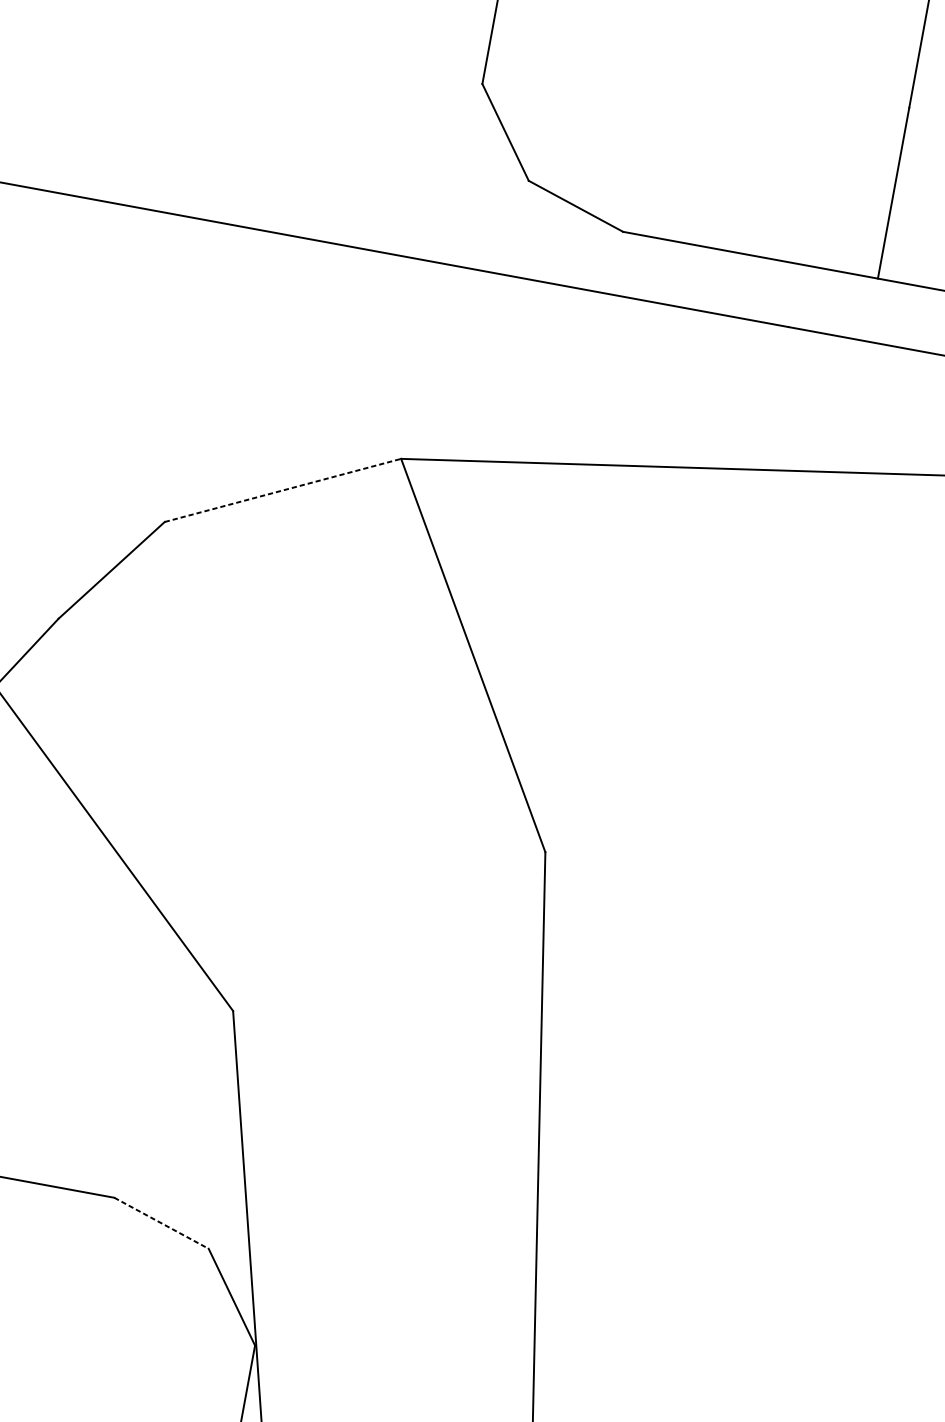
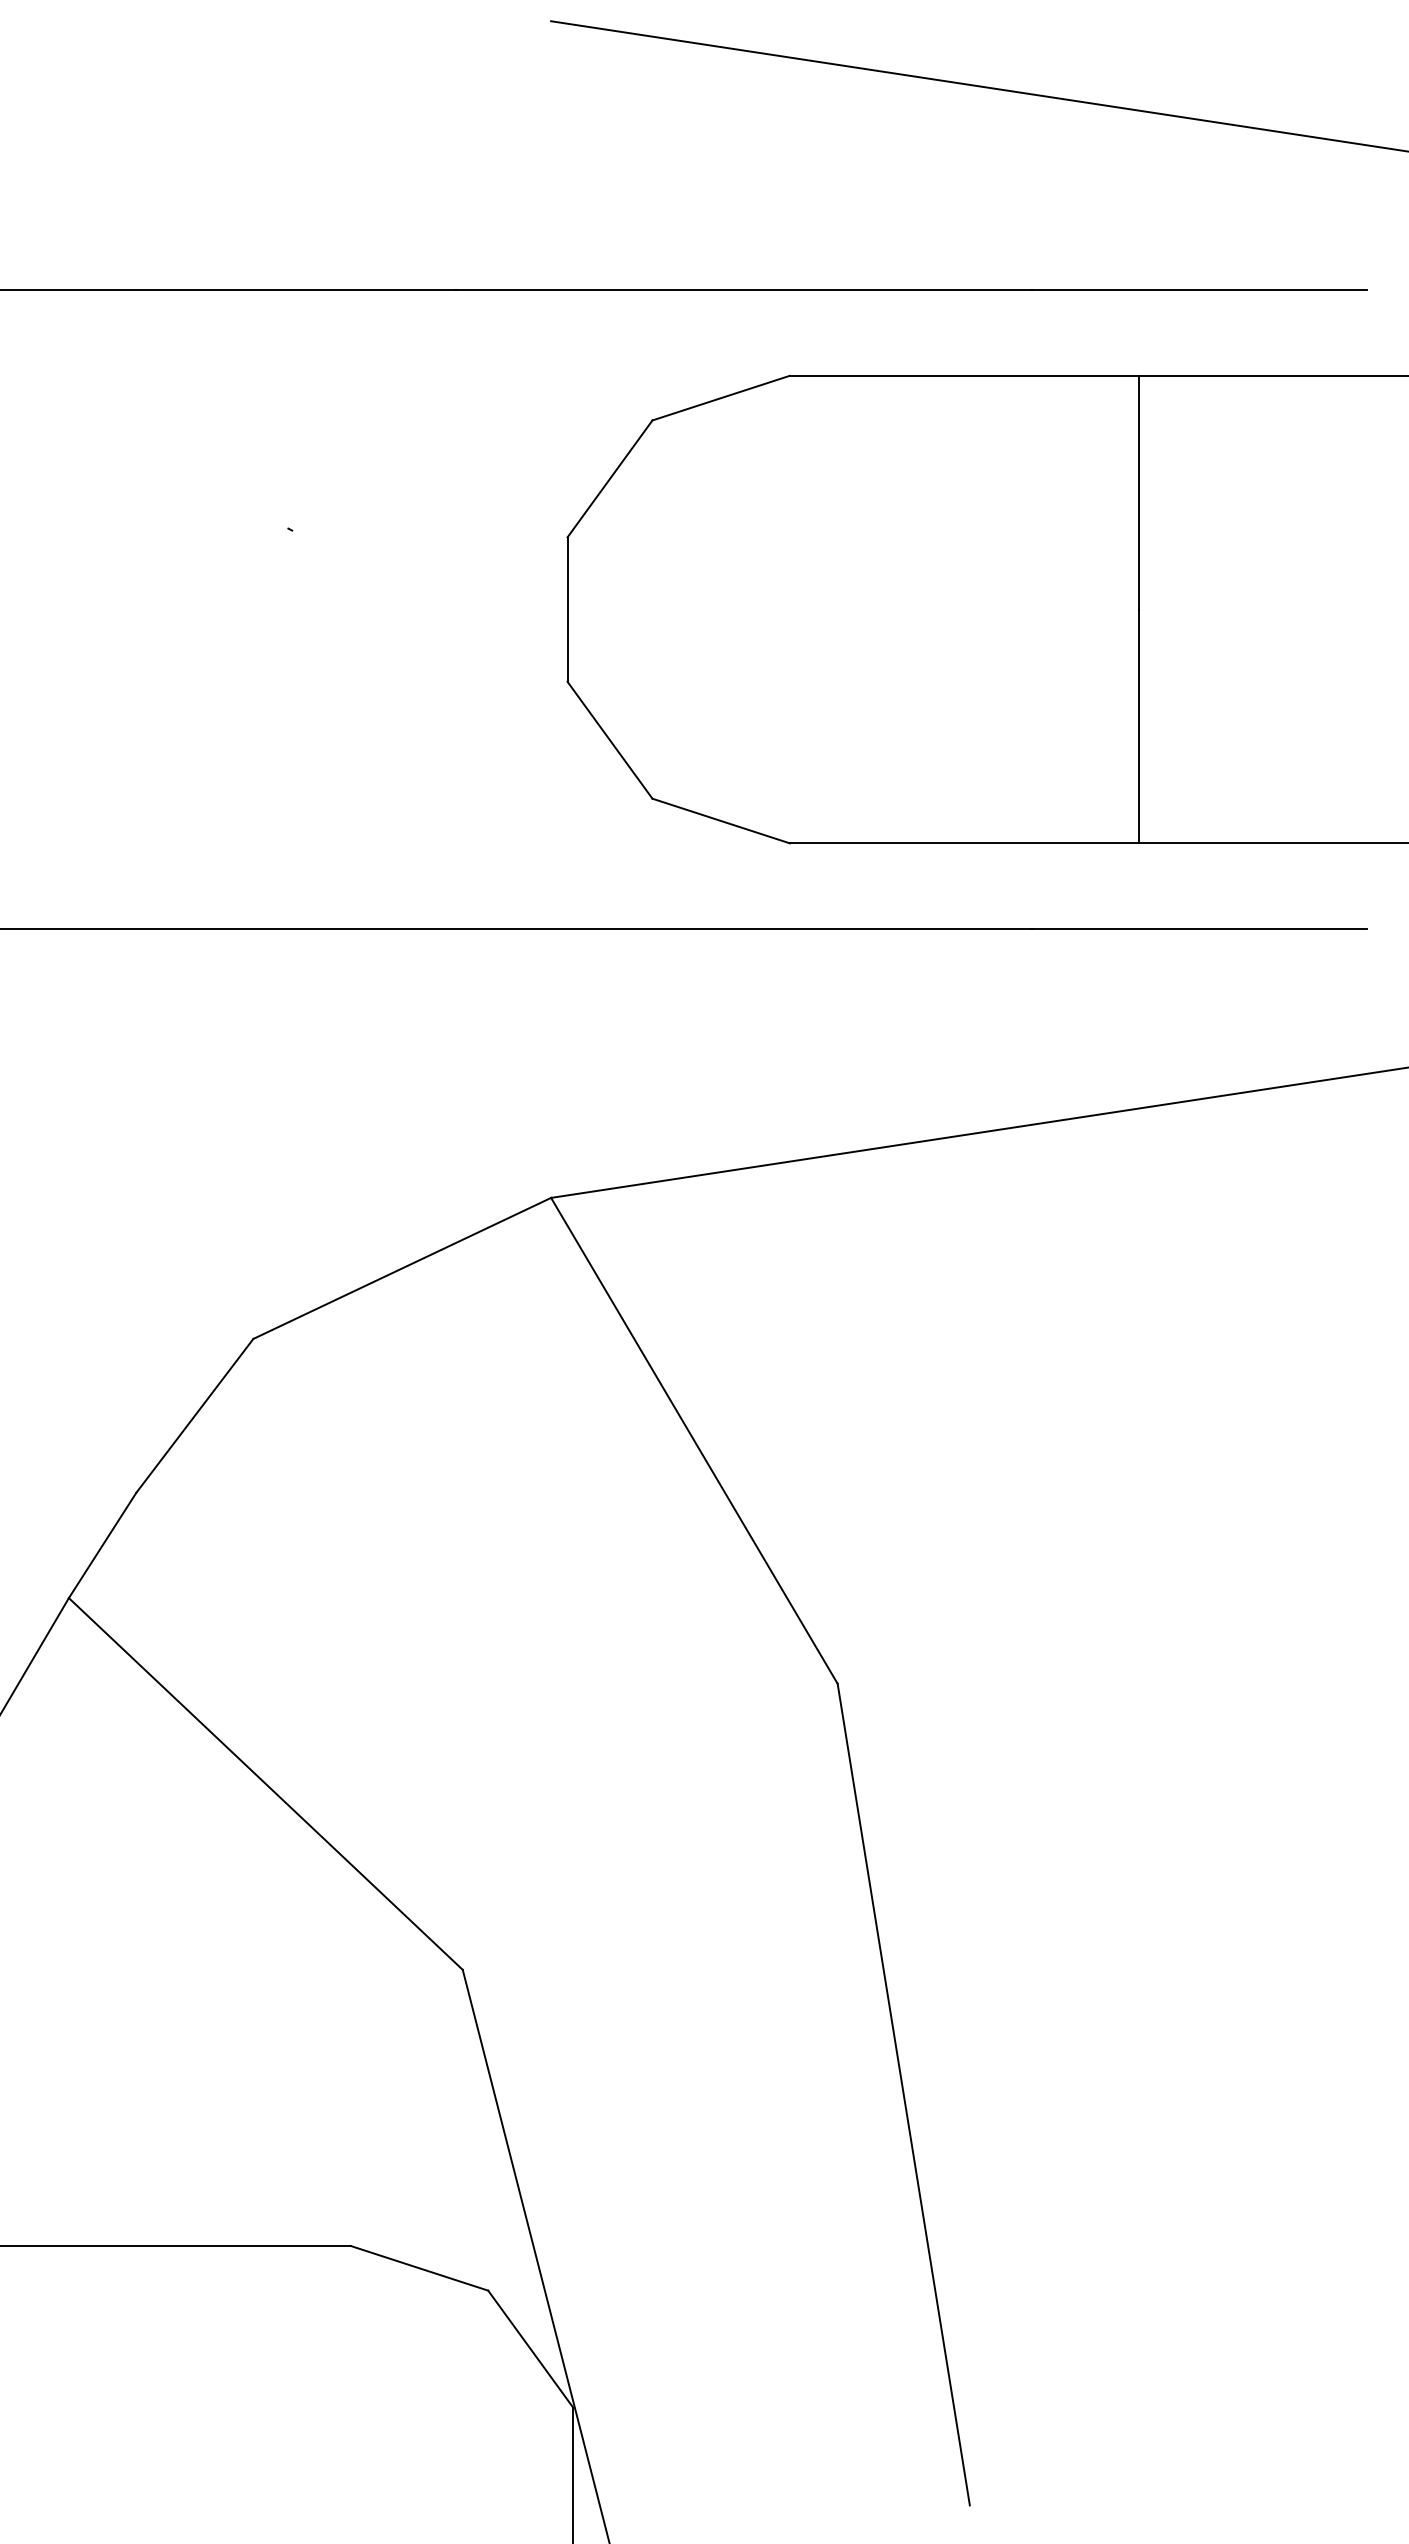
line: (283, 490) -> (402, 1268), dashed -> solid
line: (161, 1223) -> (419, 2268), dashed -> solid

